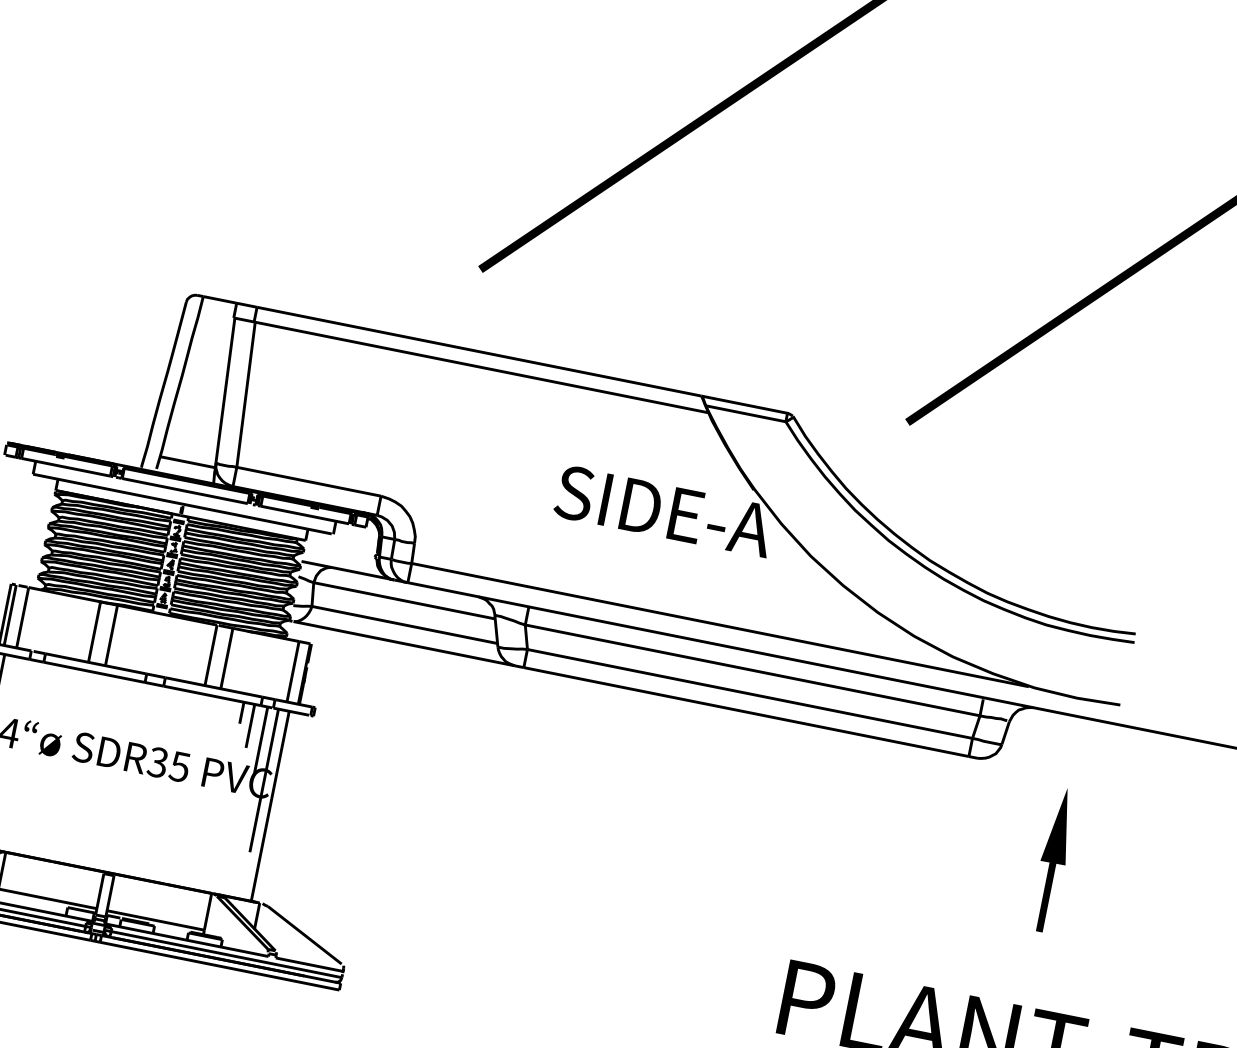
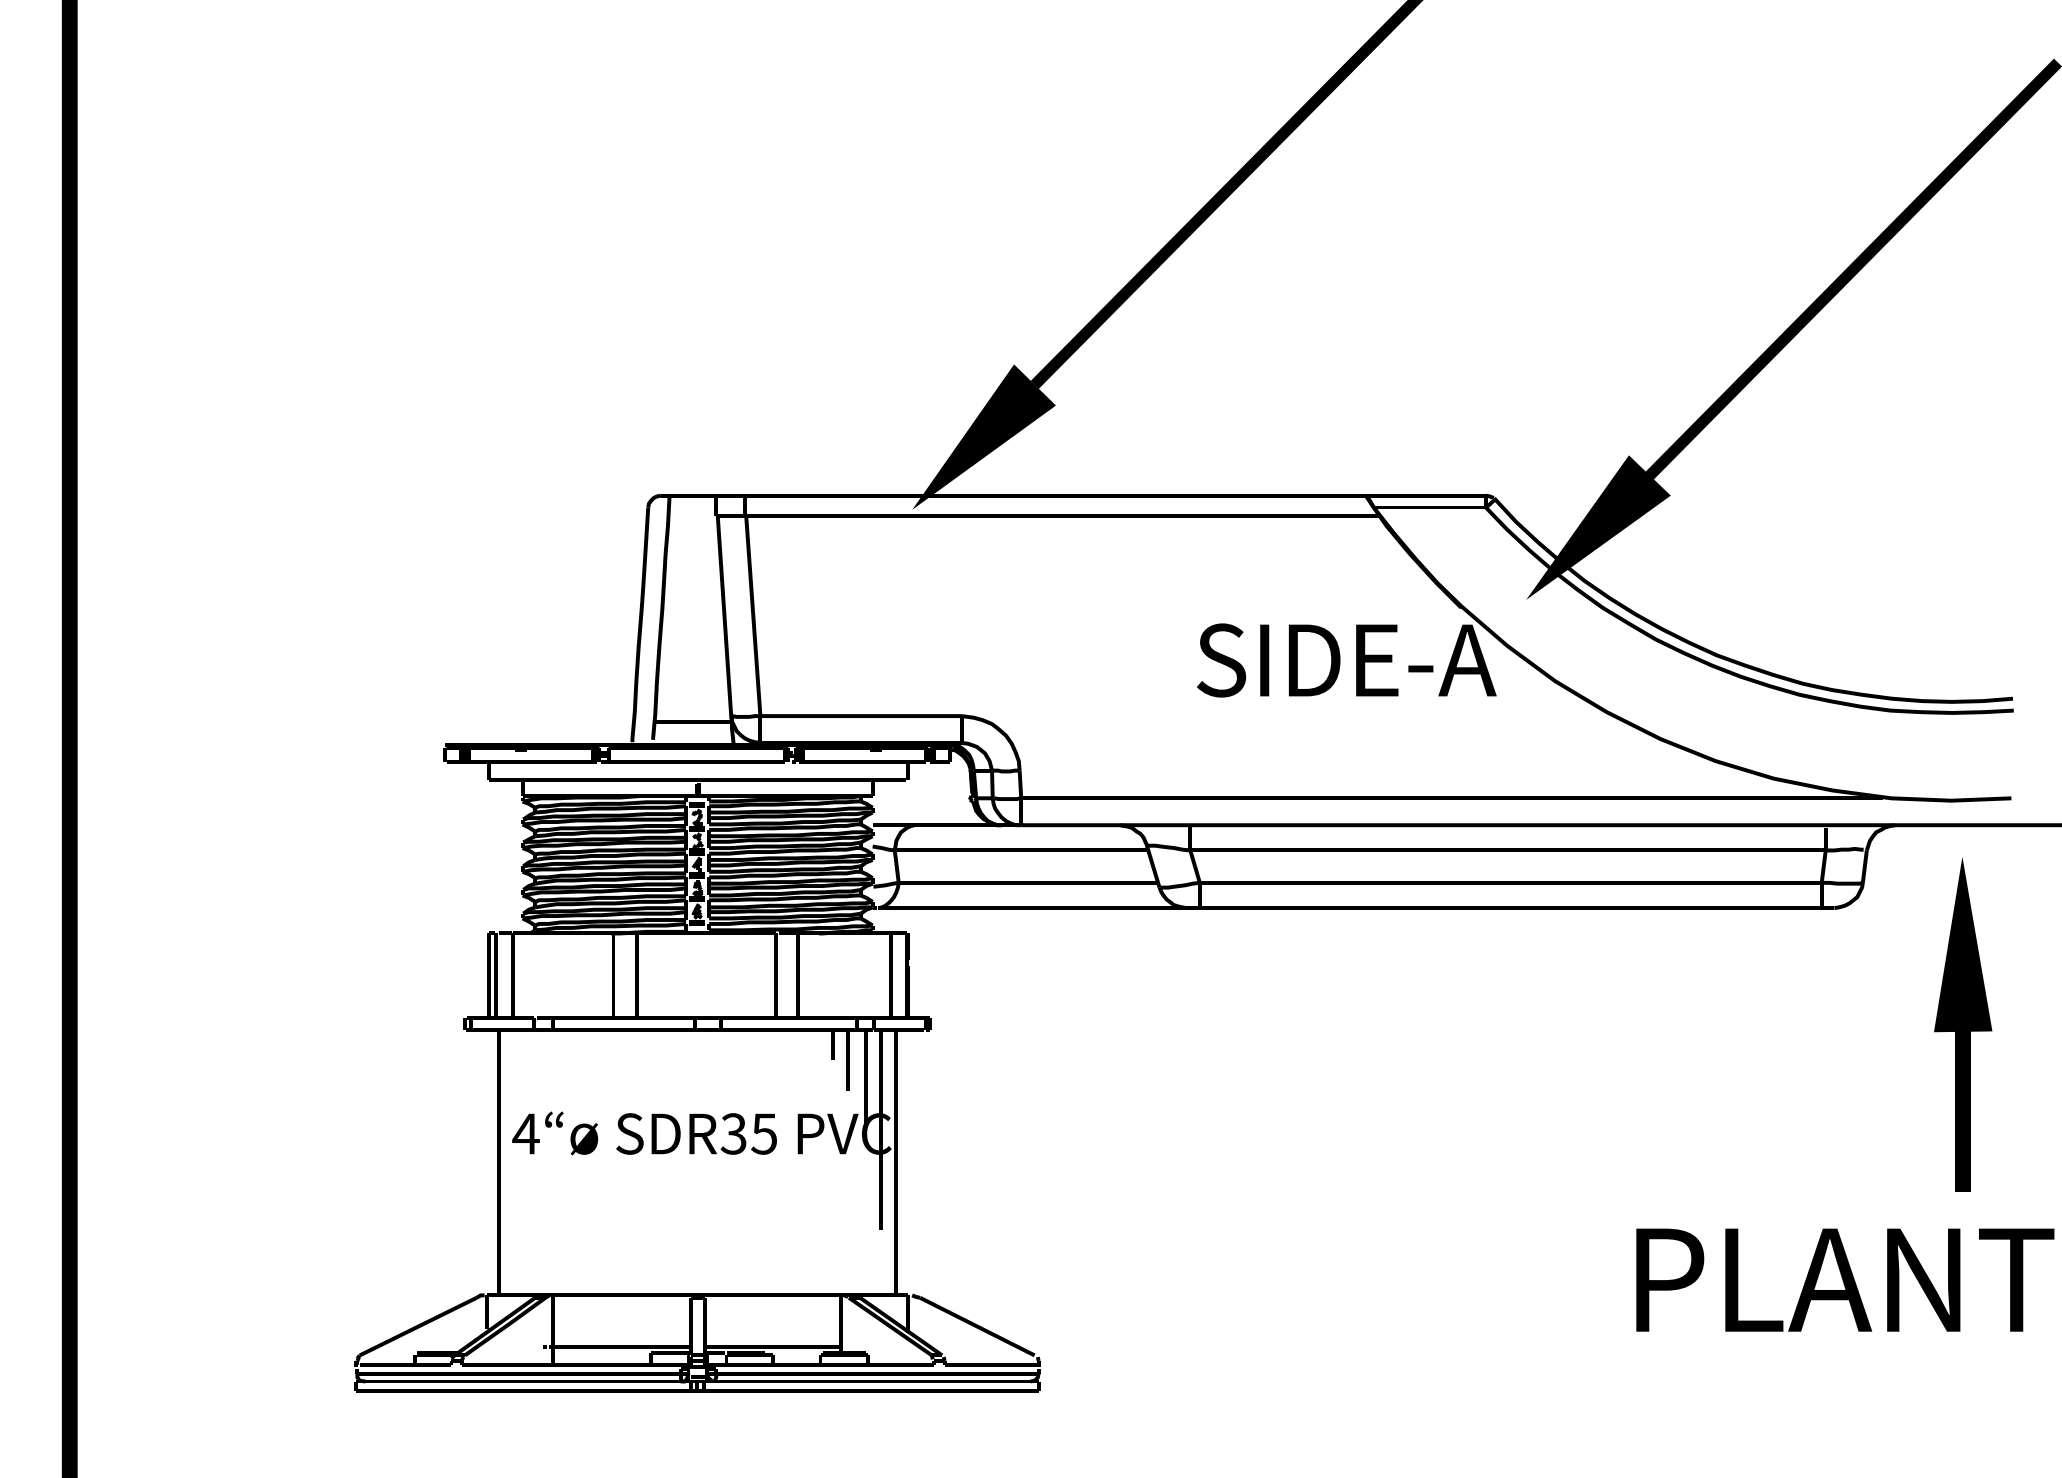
fill: (436, 299) -> (983, 436), added
fill: (863, 452) -> (1598, 527), added
part: (1053, 860) -> (1963, 1024), size x1.67

